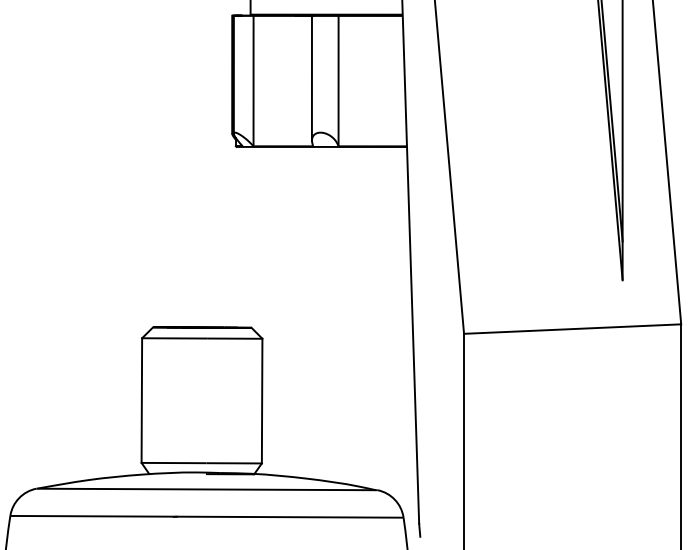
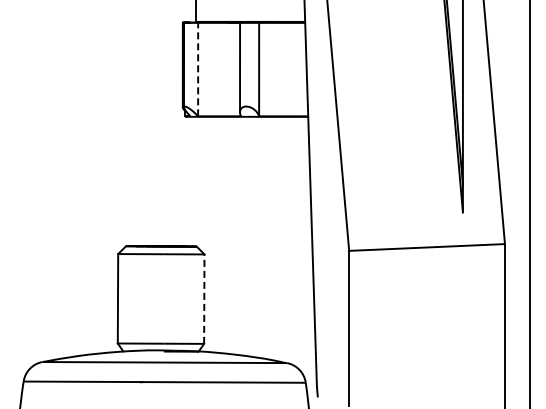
line: (254, 81) -> (198, 69), solid -> dashed
line: (262, 401) -> (204, 299), solid -> dashed

